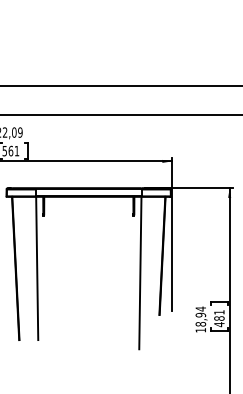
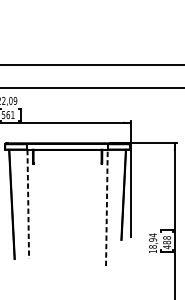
line: (37, 268) -> (28, 204), solid -> dashed
line: (140, 272) -> (106, 207), solid -> dashed
text: (219, 312) -> (167, 237), 481 -> 488

